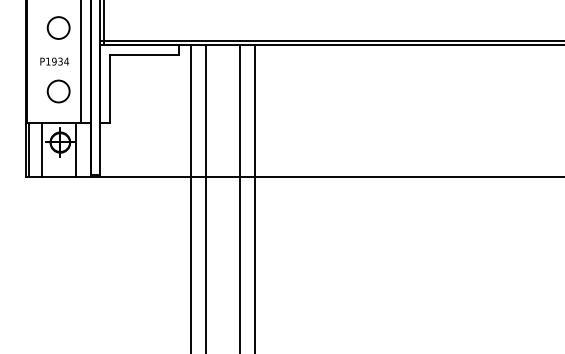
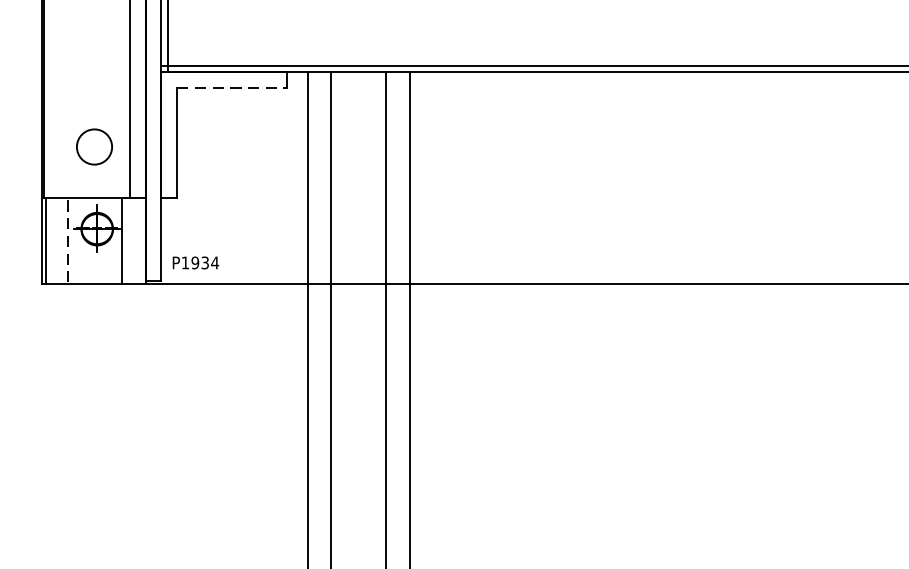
circle: (58, 27) -> (94, 44), removed
line: (144, 54) -> (232, 87), solid -> dashed
text: (54, 61) -> (195, 262), moved
line: (41, 150) -> (66, 241), solid -> dashed

